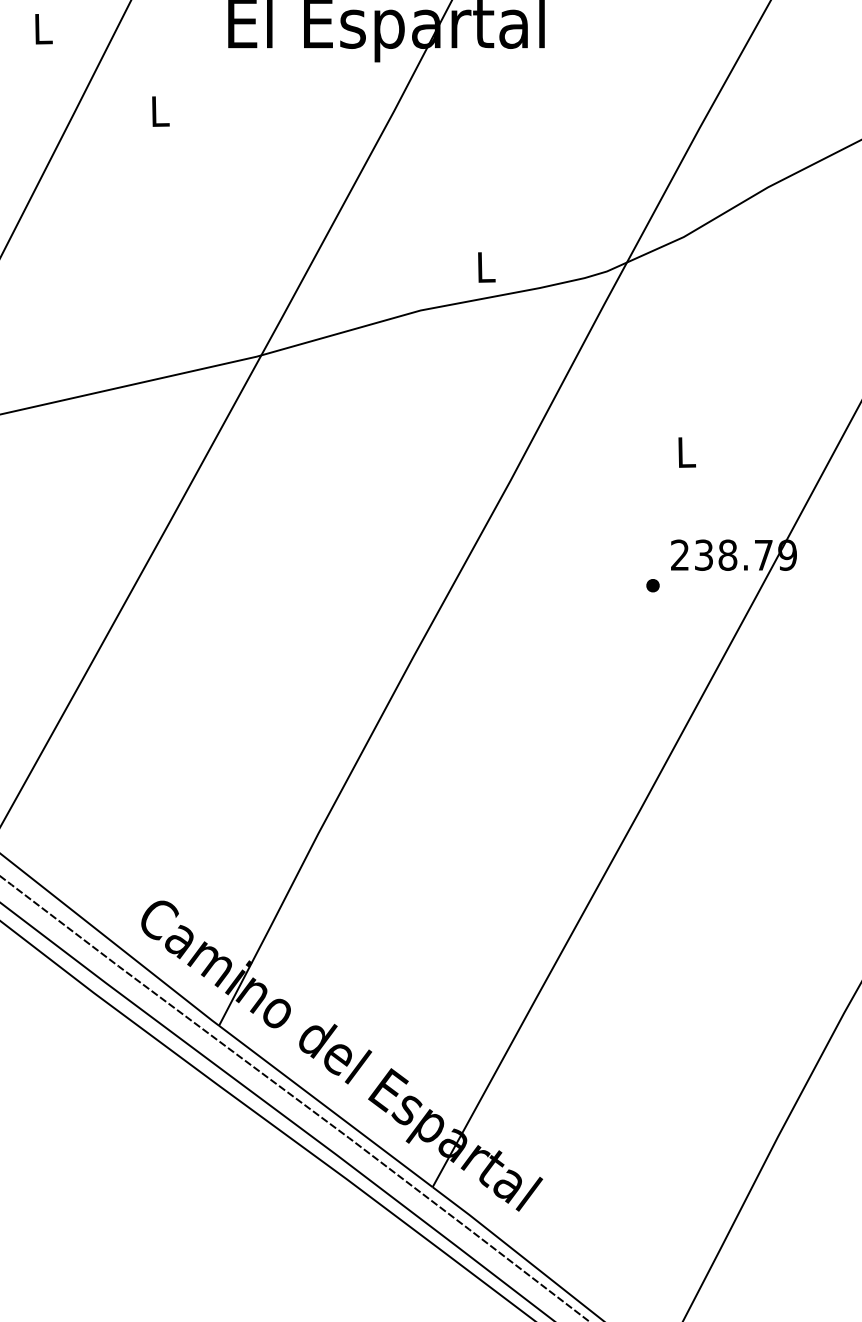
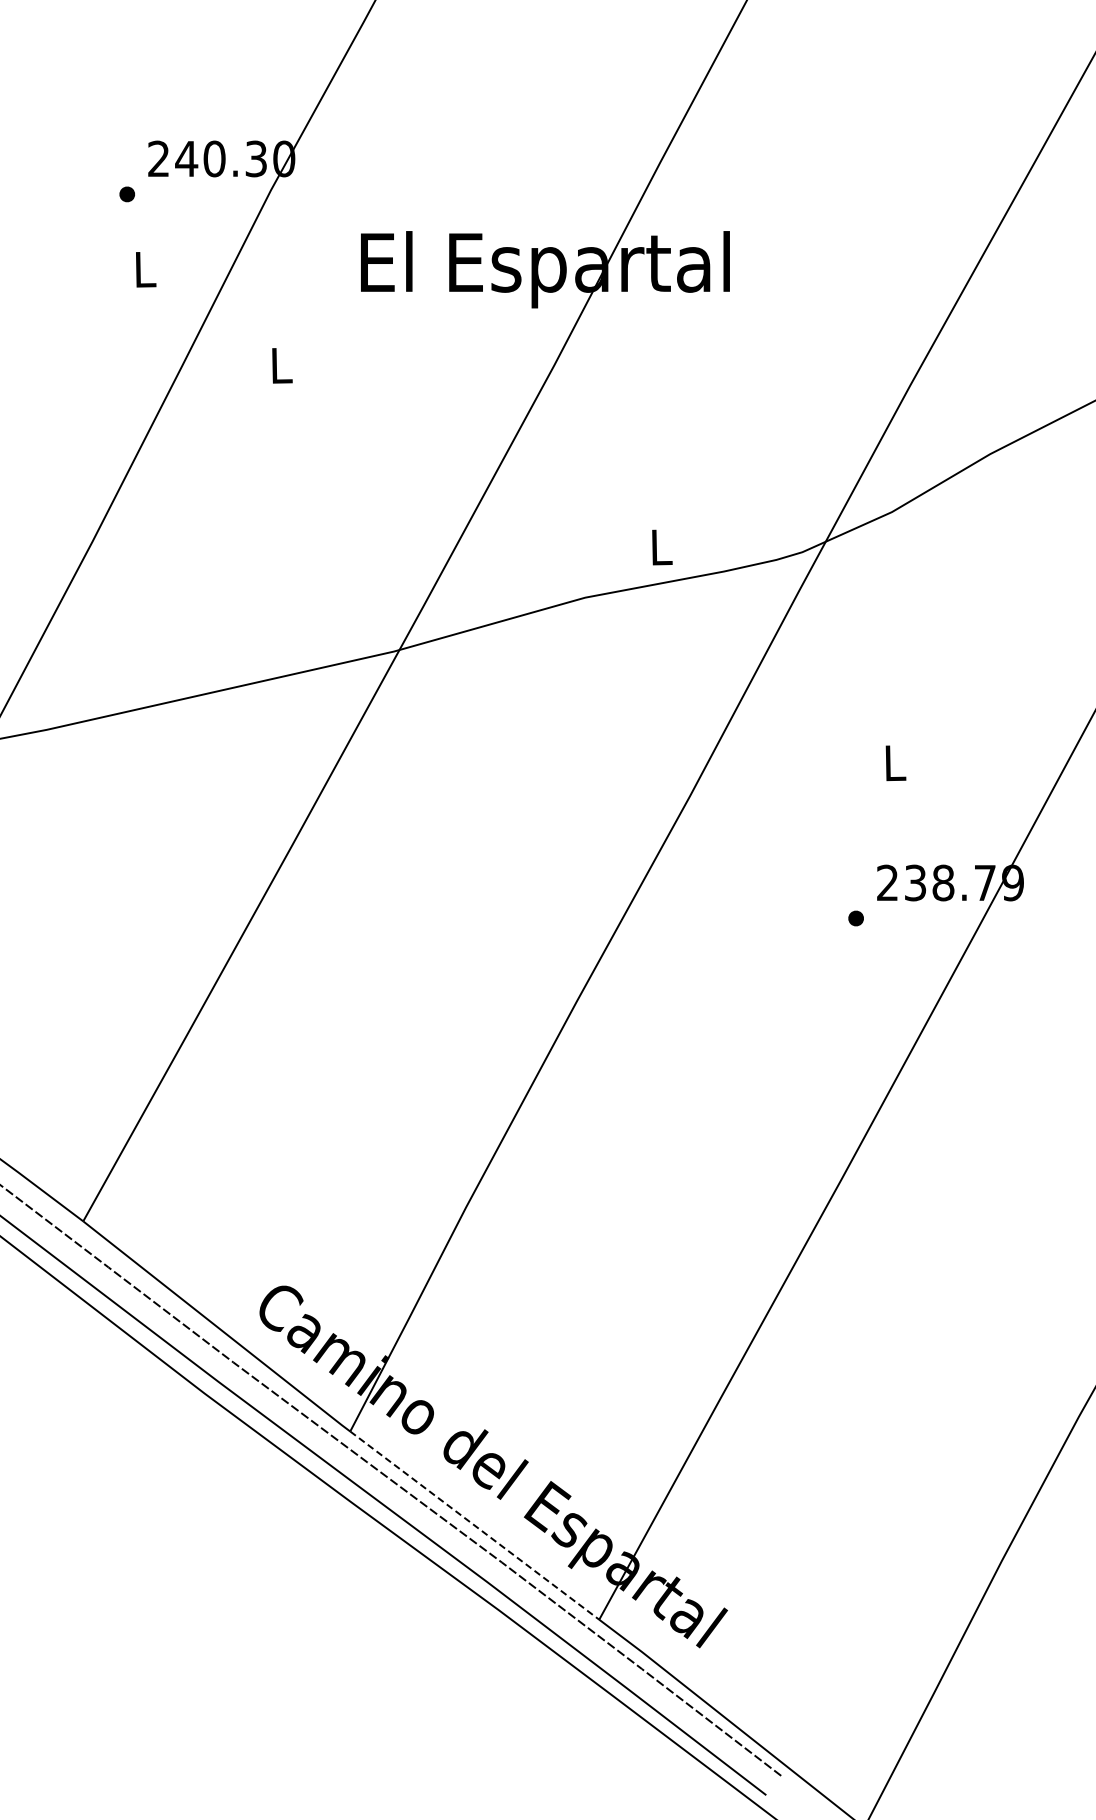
line: (326, 1106) -> (475, 1525), solid -> dashed

